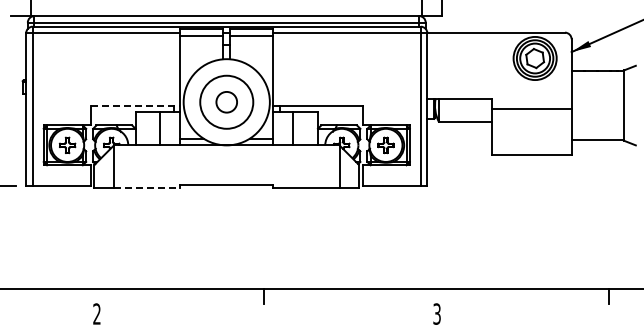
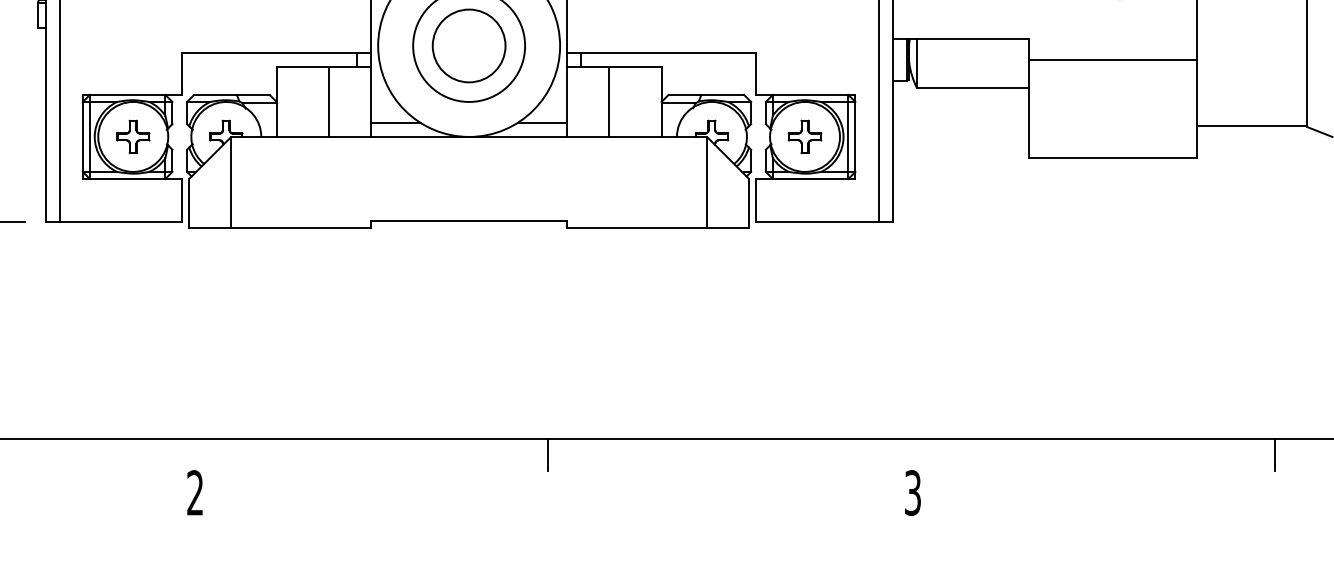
circle: (226, 102) -> (468, 46), size x1.67
line: (135, 105) -> (276, 52), dashed -> solid
line: (147, 188) -> (301, 227), dashed -> solid

